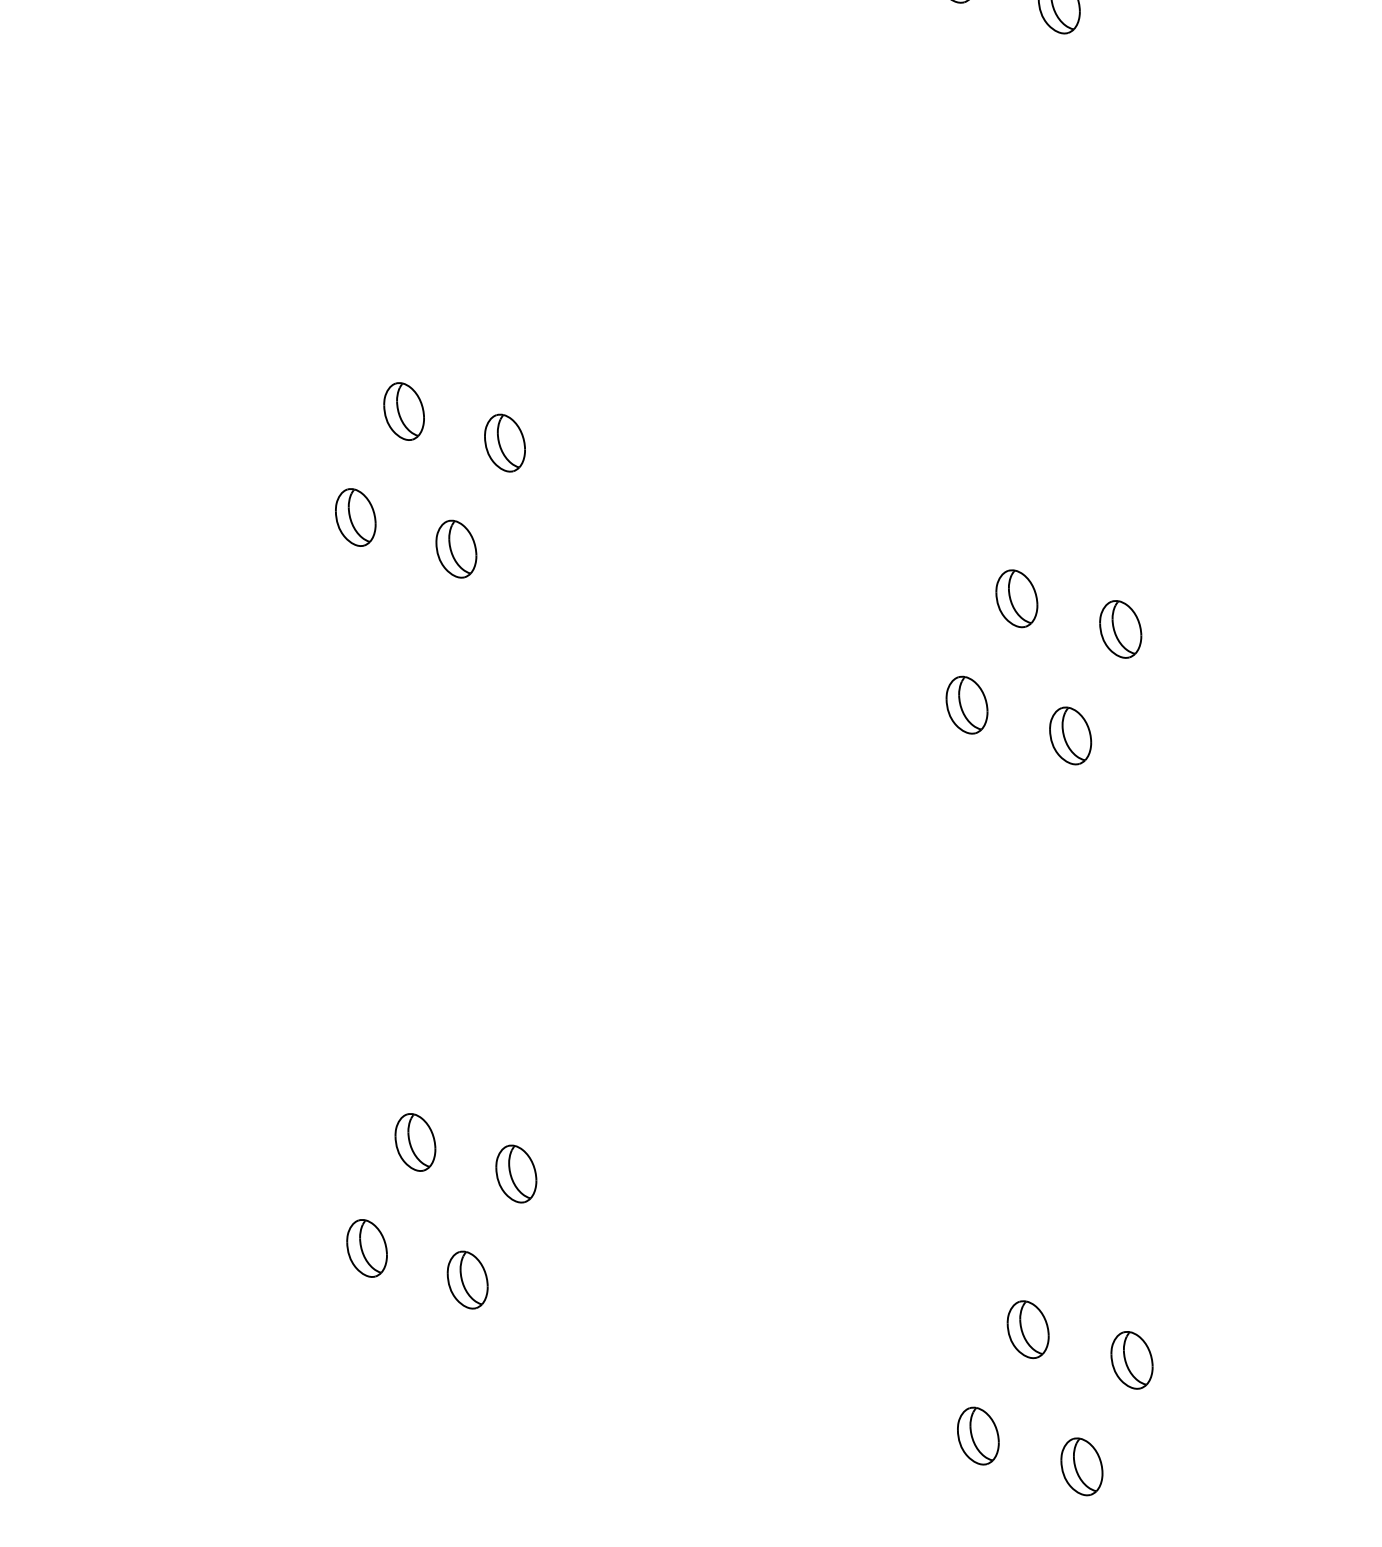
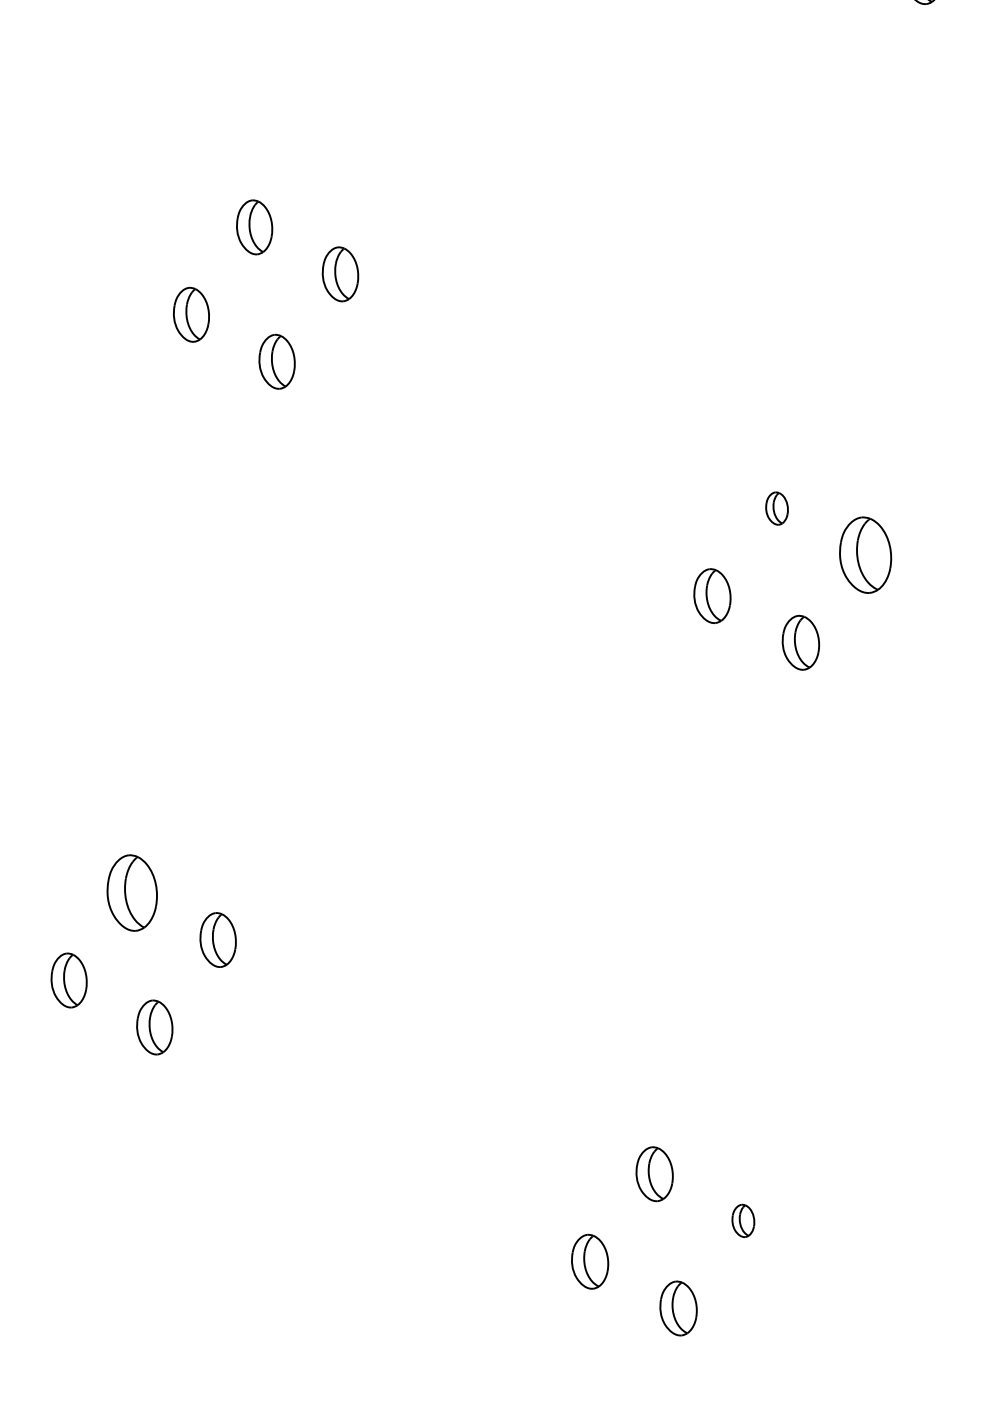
part: (1016, 598) -> (776, 508), size x0.6
part: (1120, 629) -> (865, 555), size x1.4
part: (415, 1142) -> (132, 893), size x1.4
part: (1131, 1360) -> (742, 1220), size x0.6

